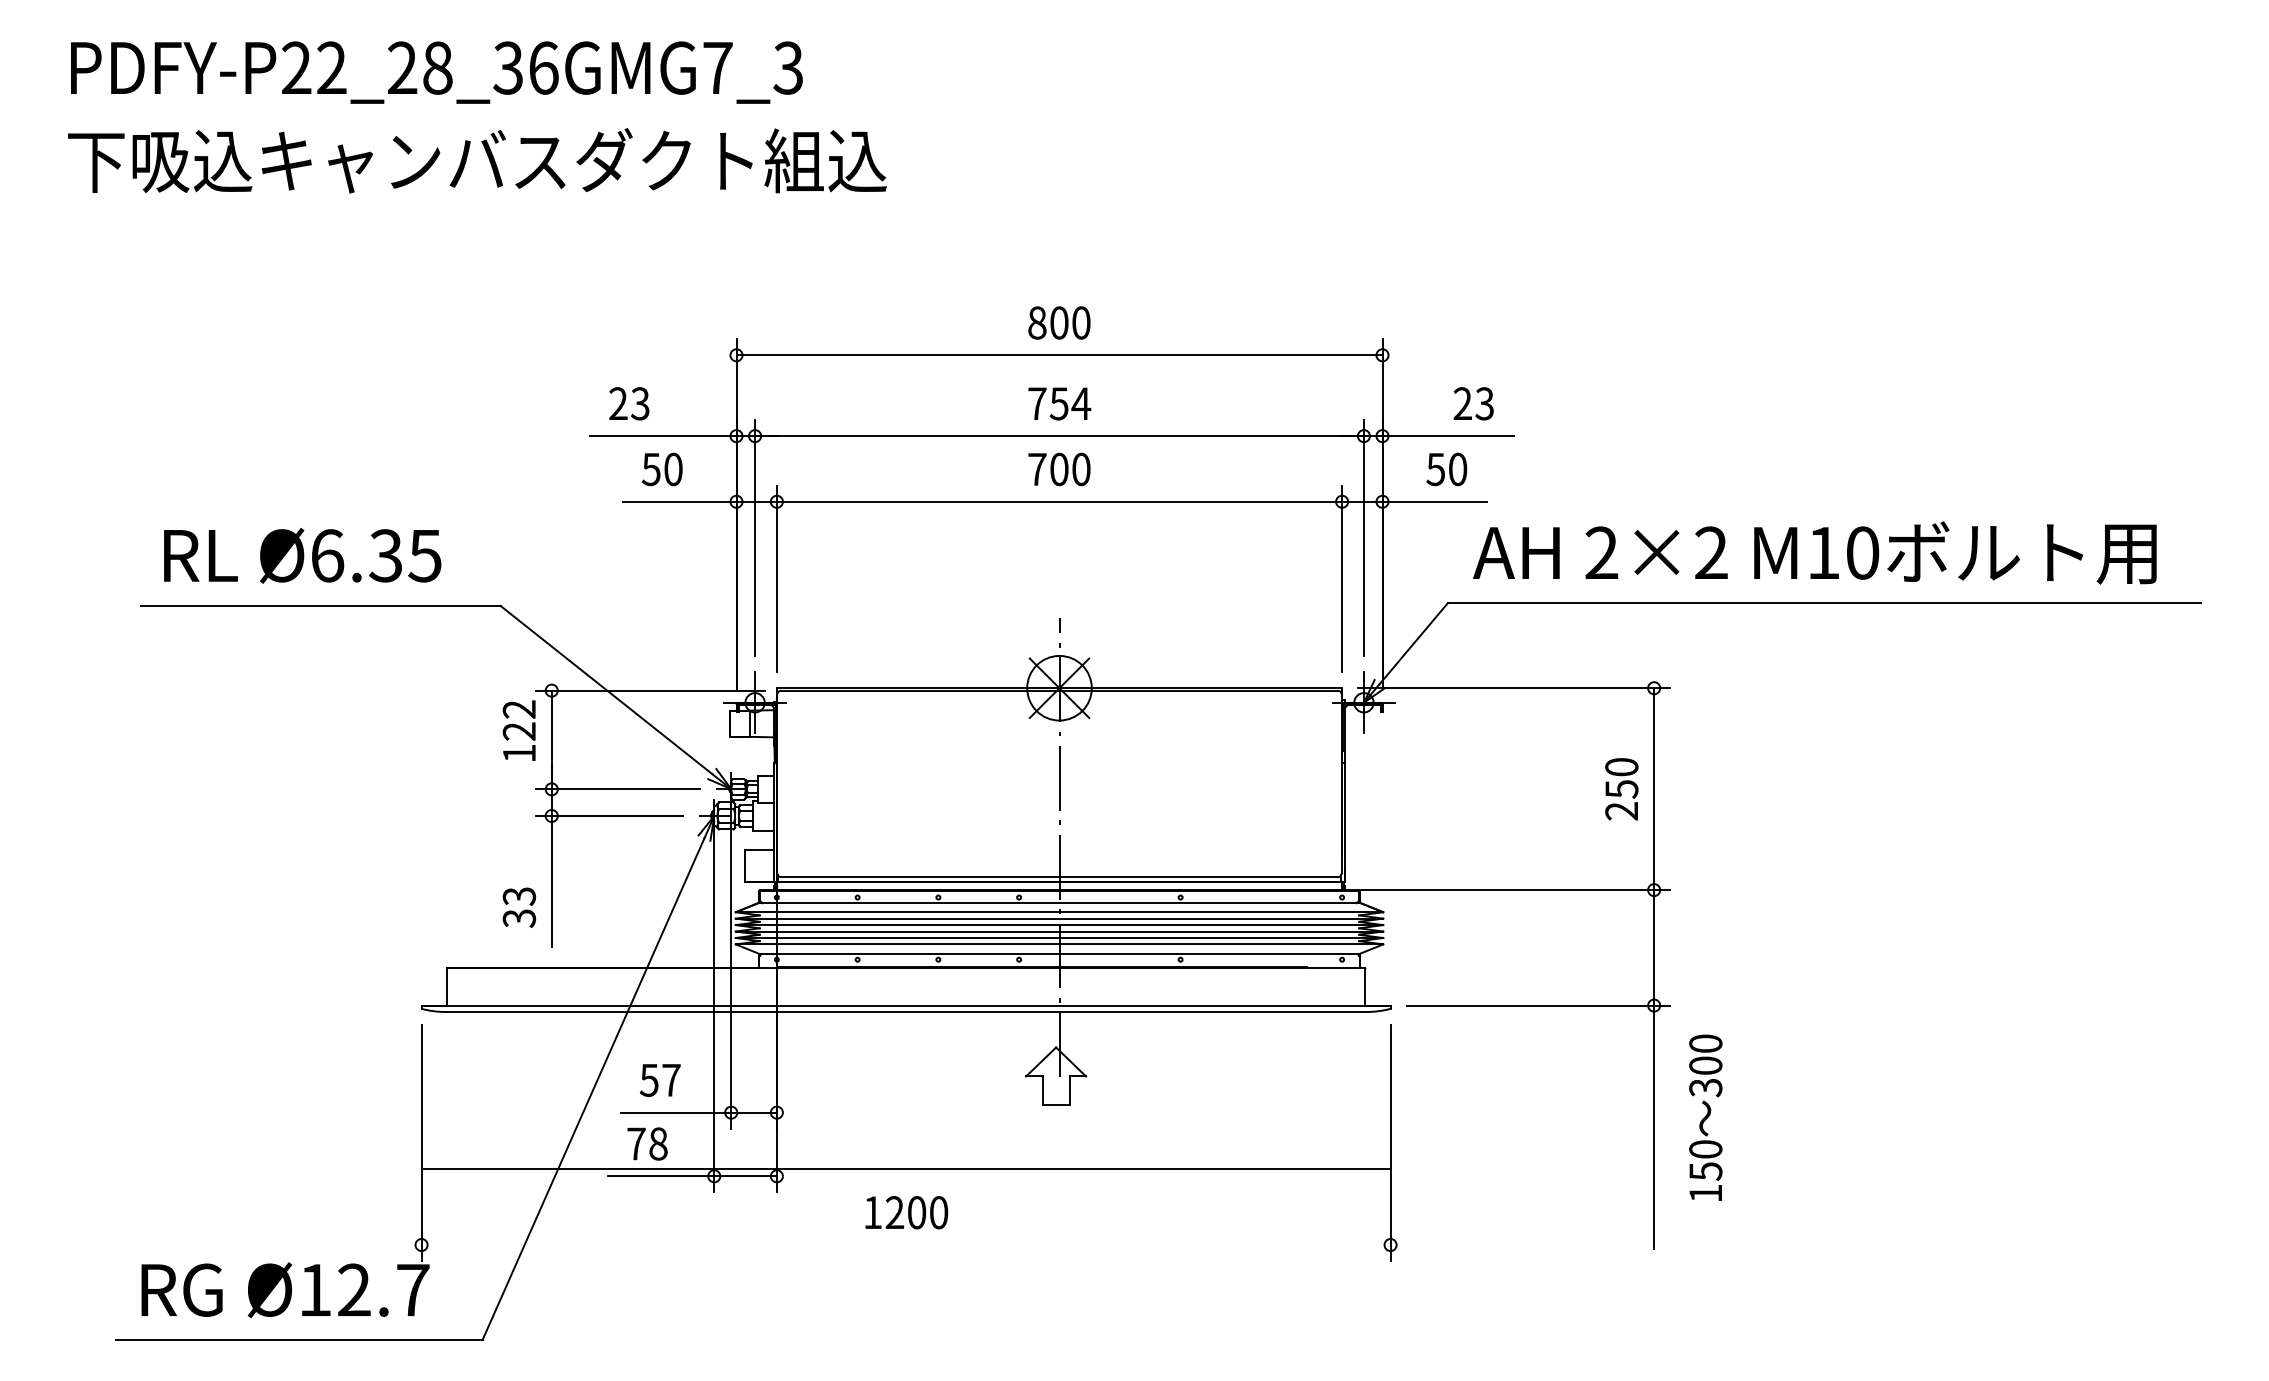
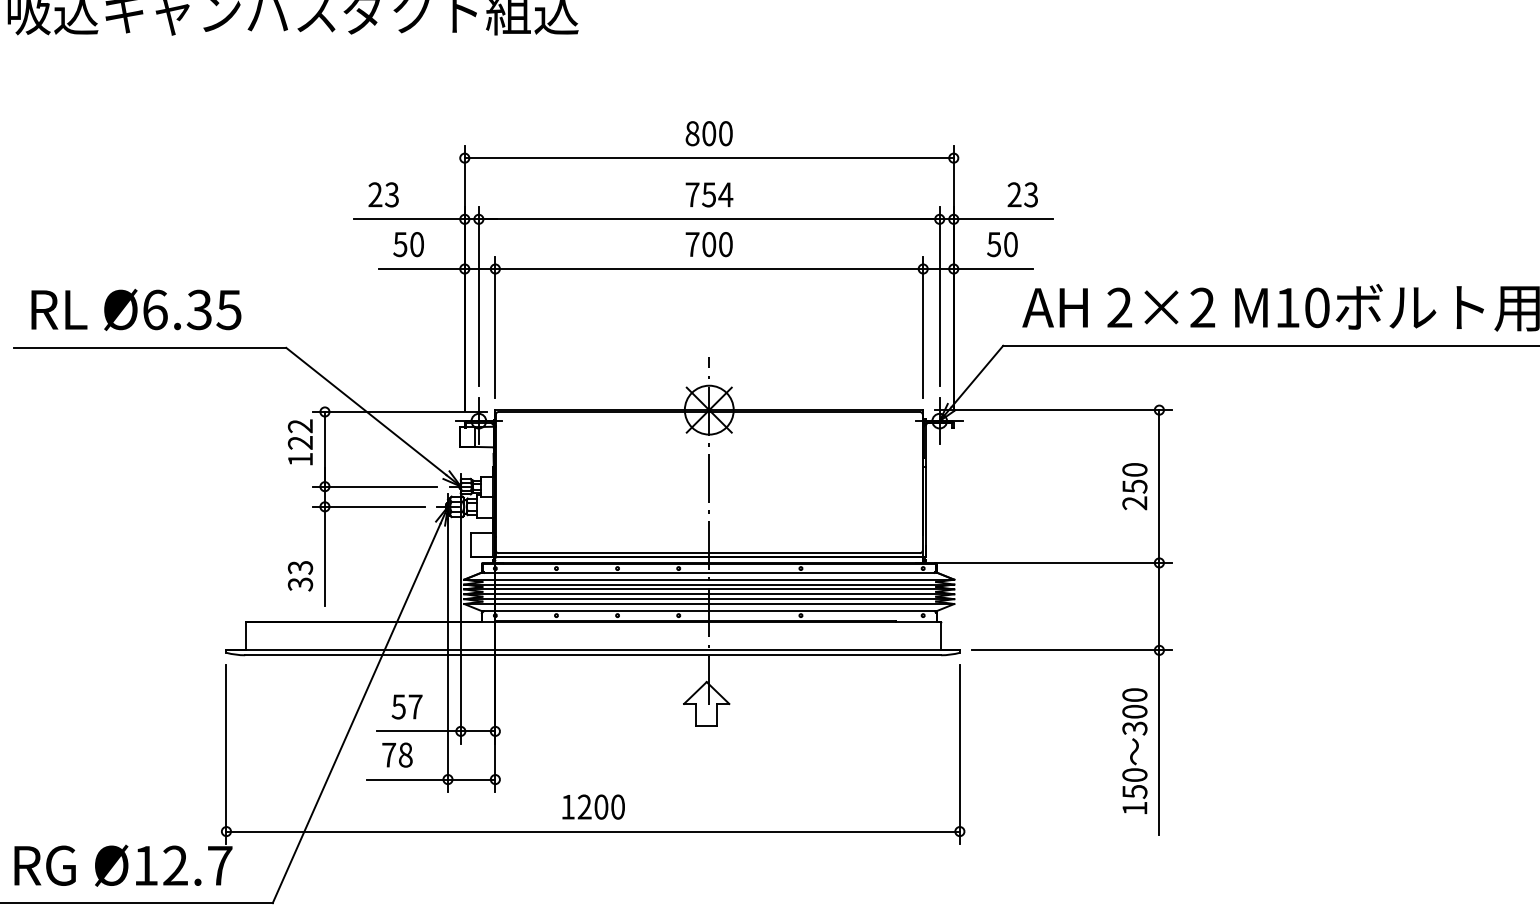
text: (1705, 1117) -> (1134, 750), moved
line: (905, 1169) -> (592, 831), moved

